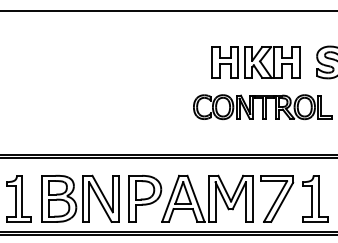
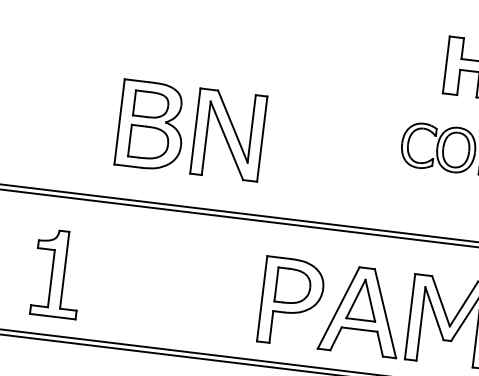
part: (80, 198) -> (190, 129), moved

